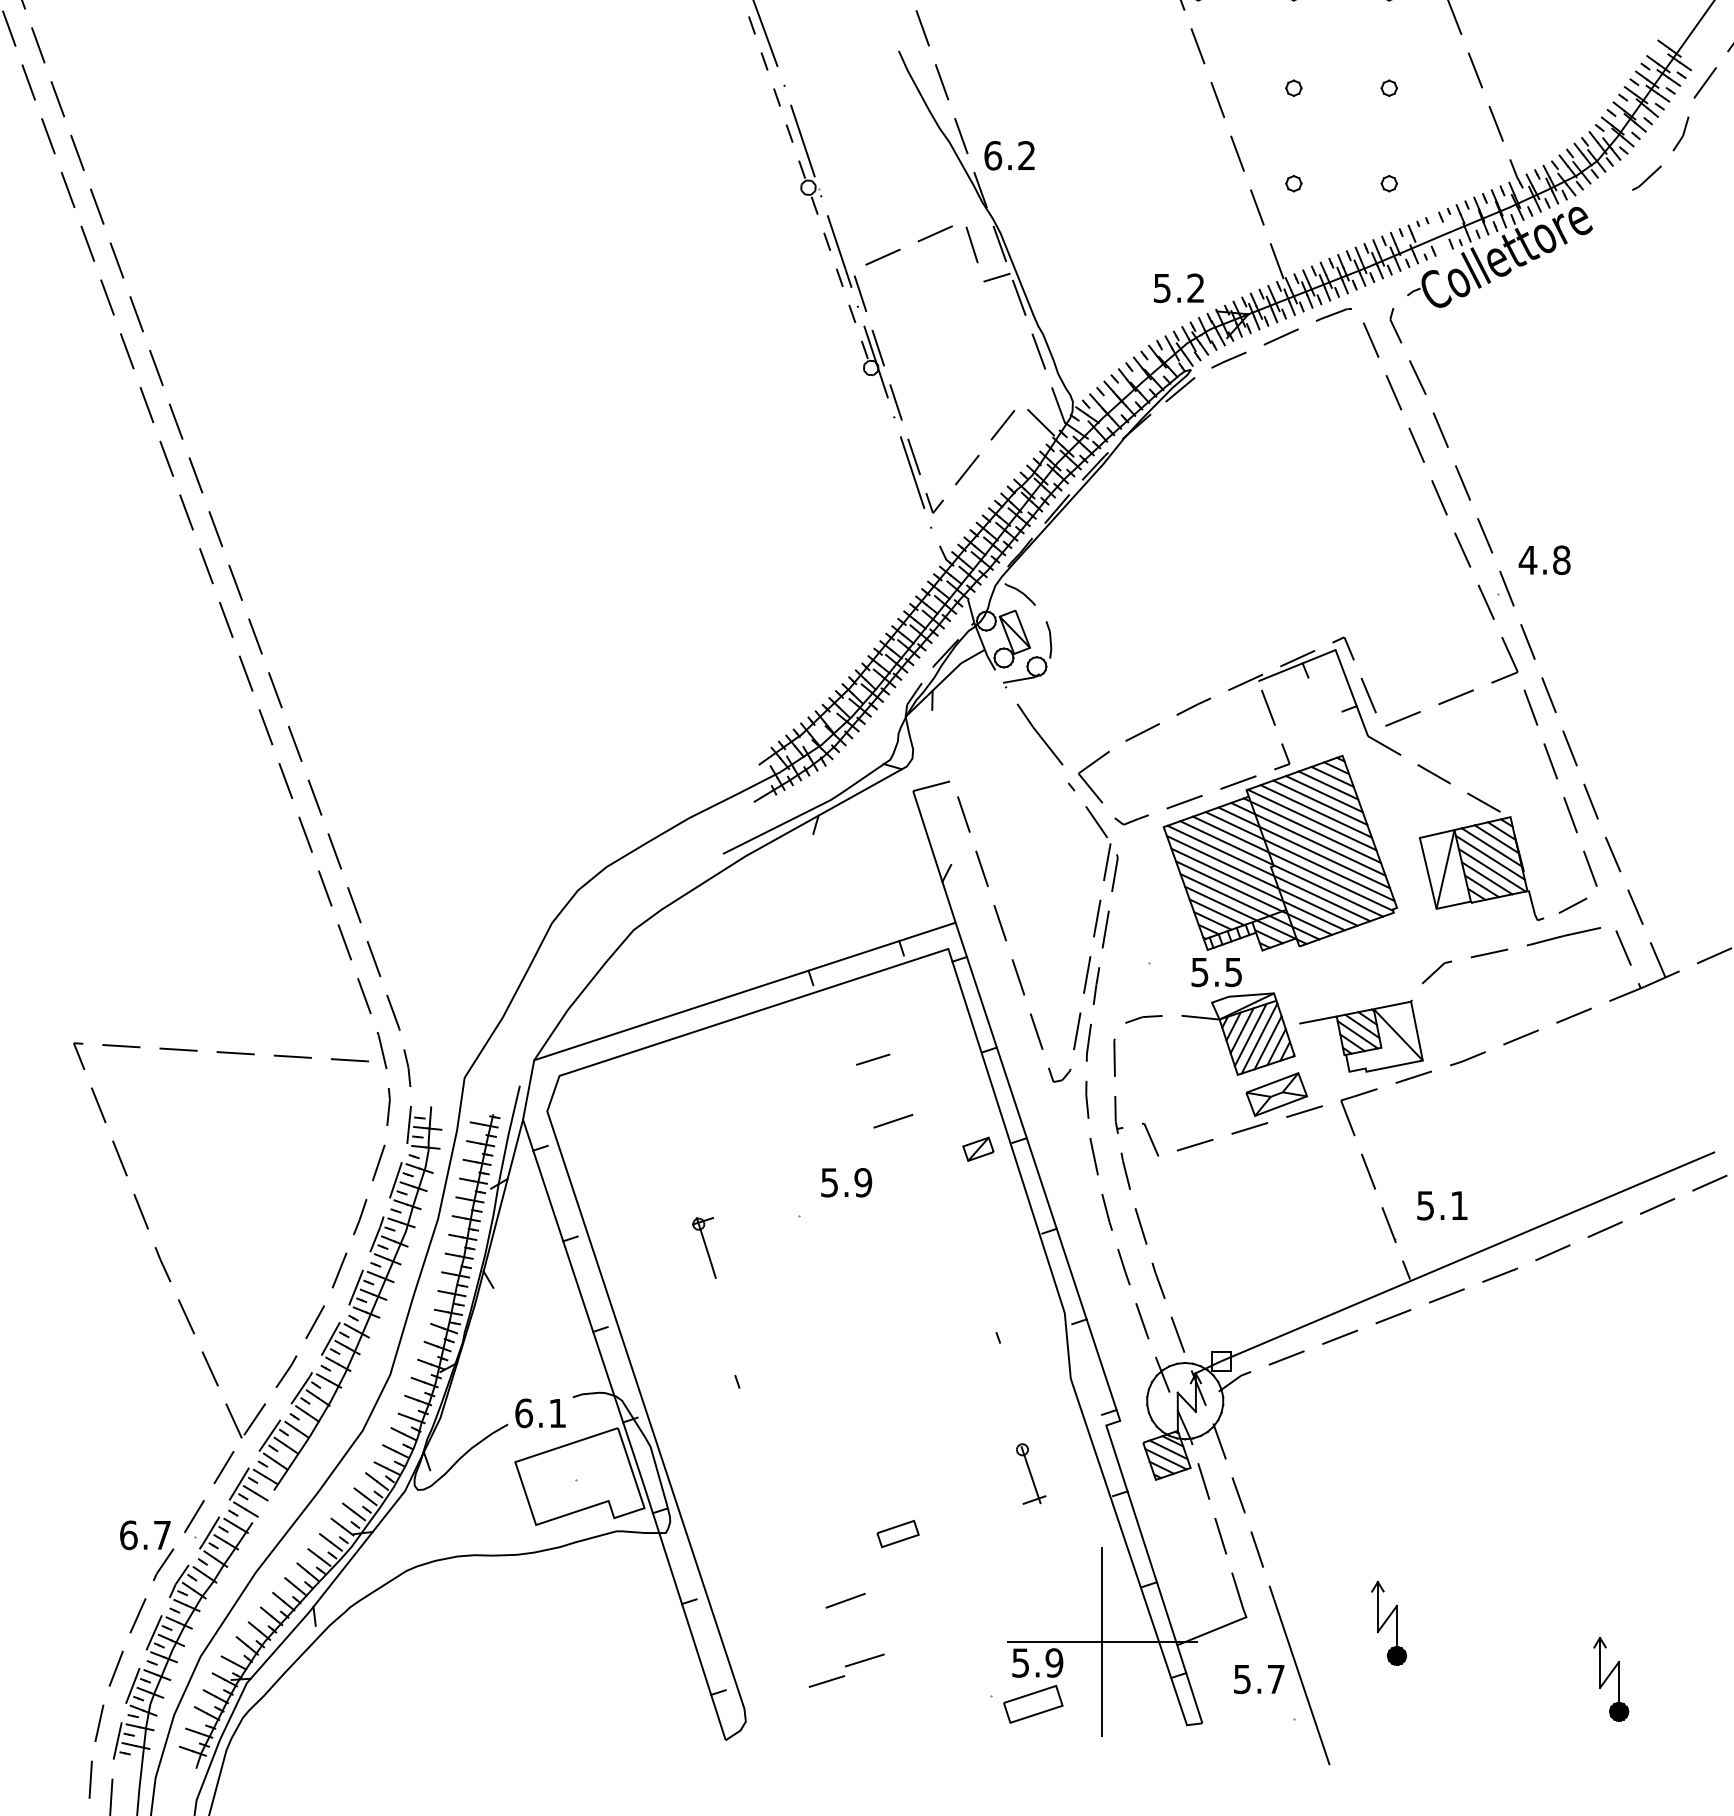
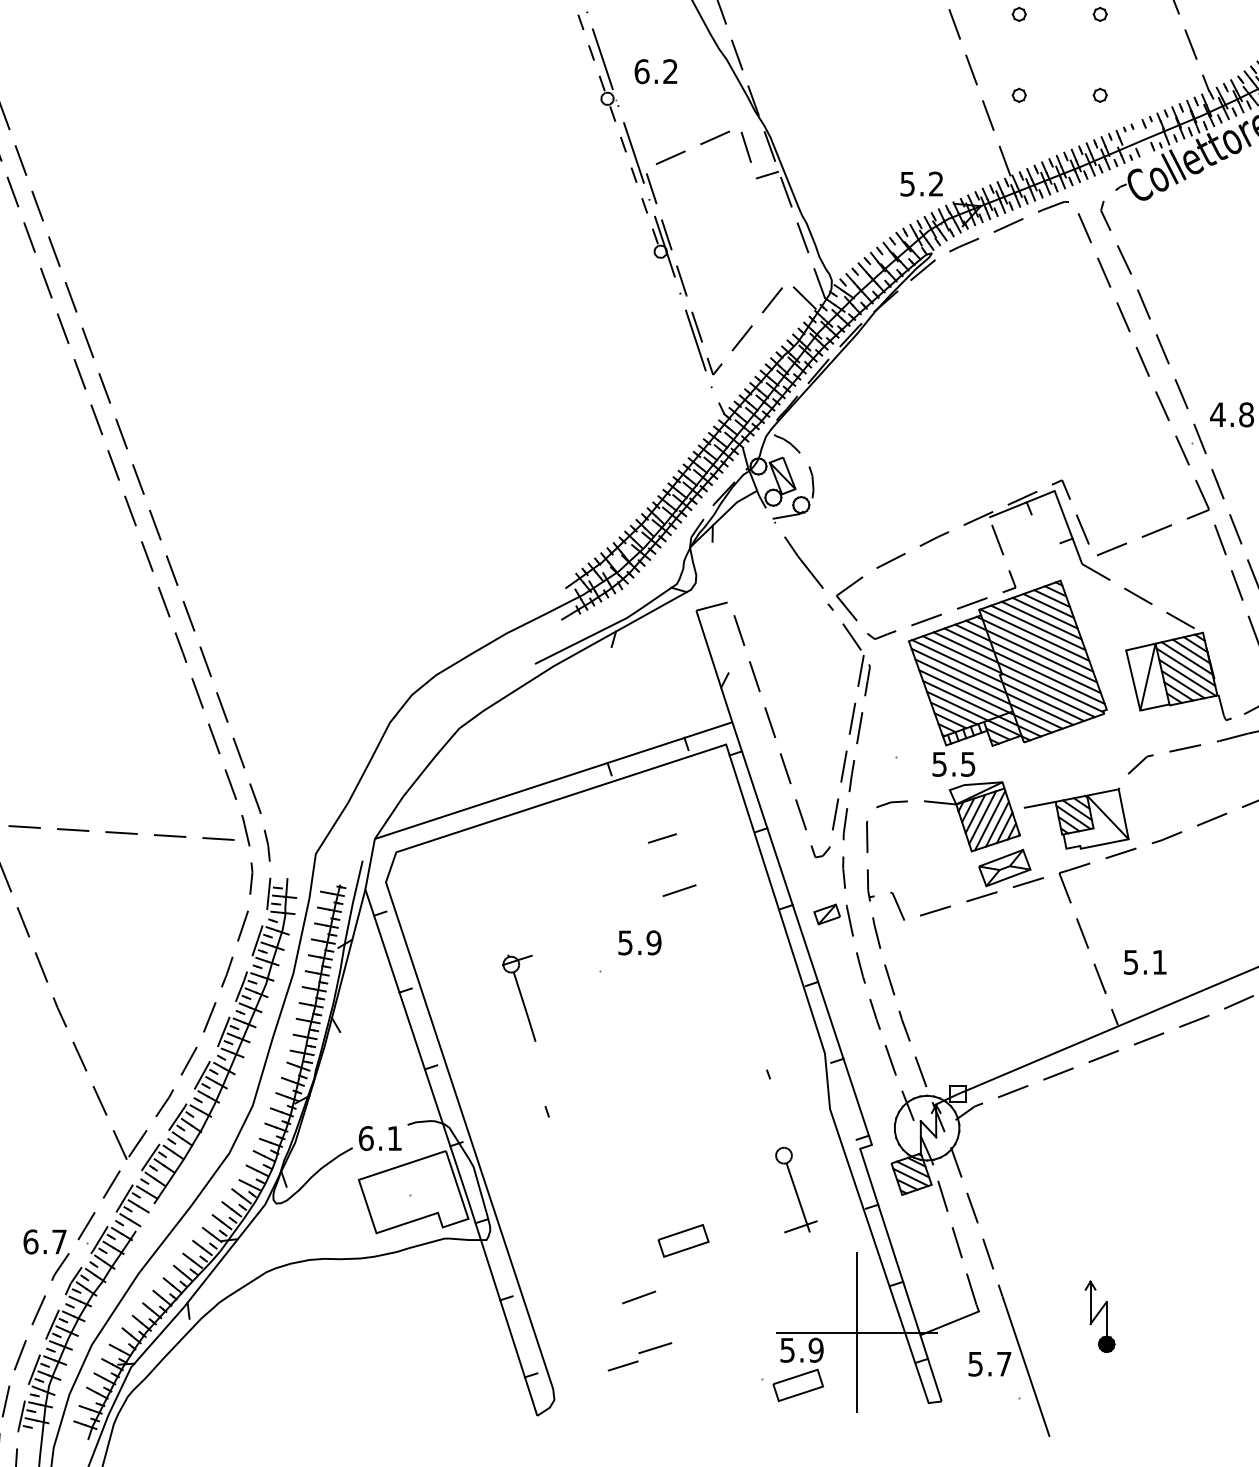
text: (1009, 155) -> (655, 71), moved
part: (978, 1148) -> (827, 913), moved
part: (704, 1247) -> (519, 997), size x1.67
part: (1031, 1473) -> (796, 1189), size x1.67
part: (897, 1533) -> (683, 1240), size x1.43

